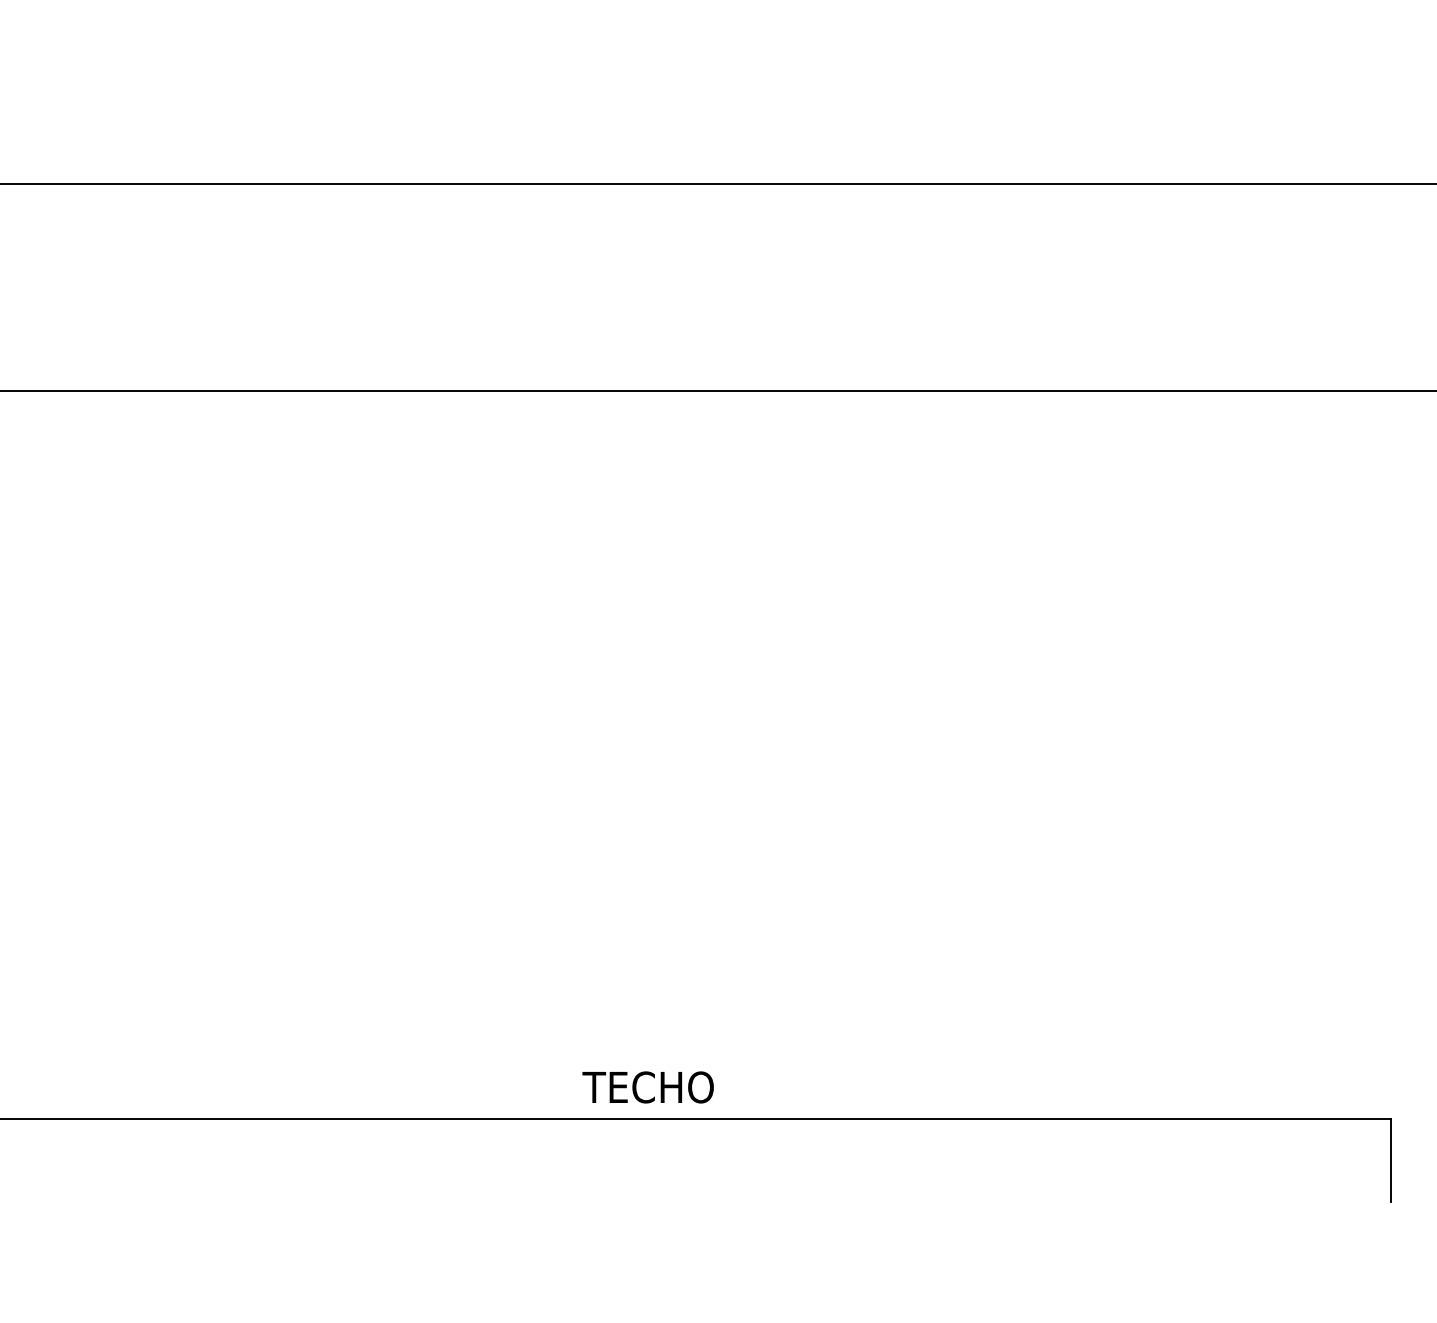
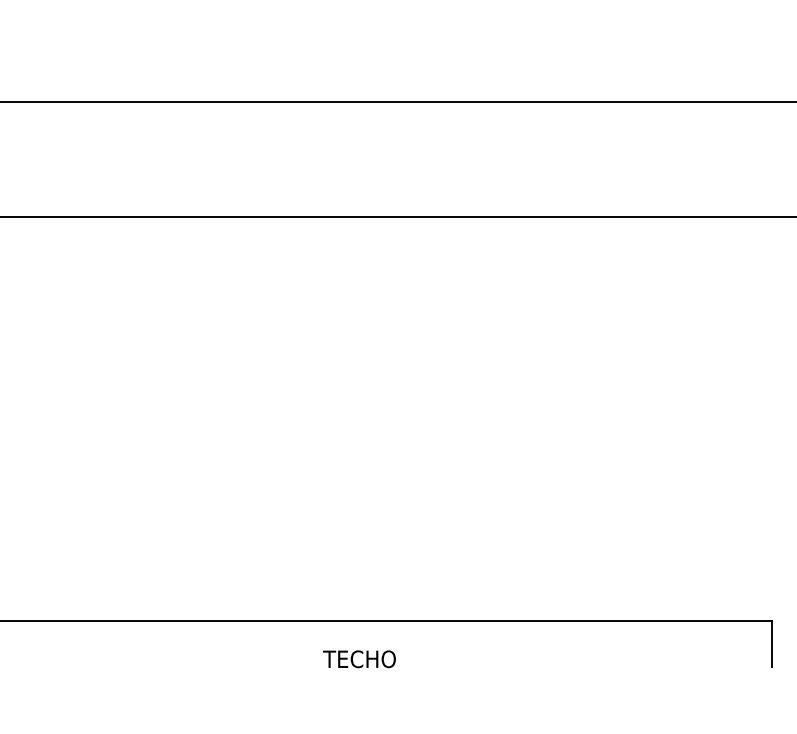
text: (648, 1087) -> (359, 659), moved

